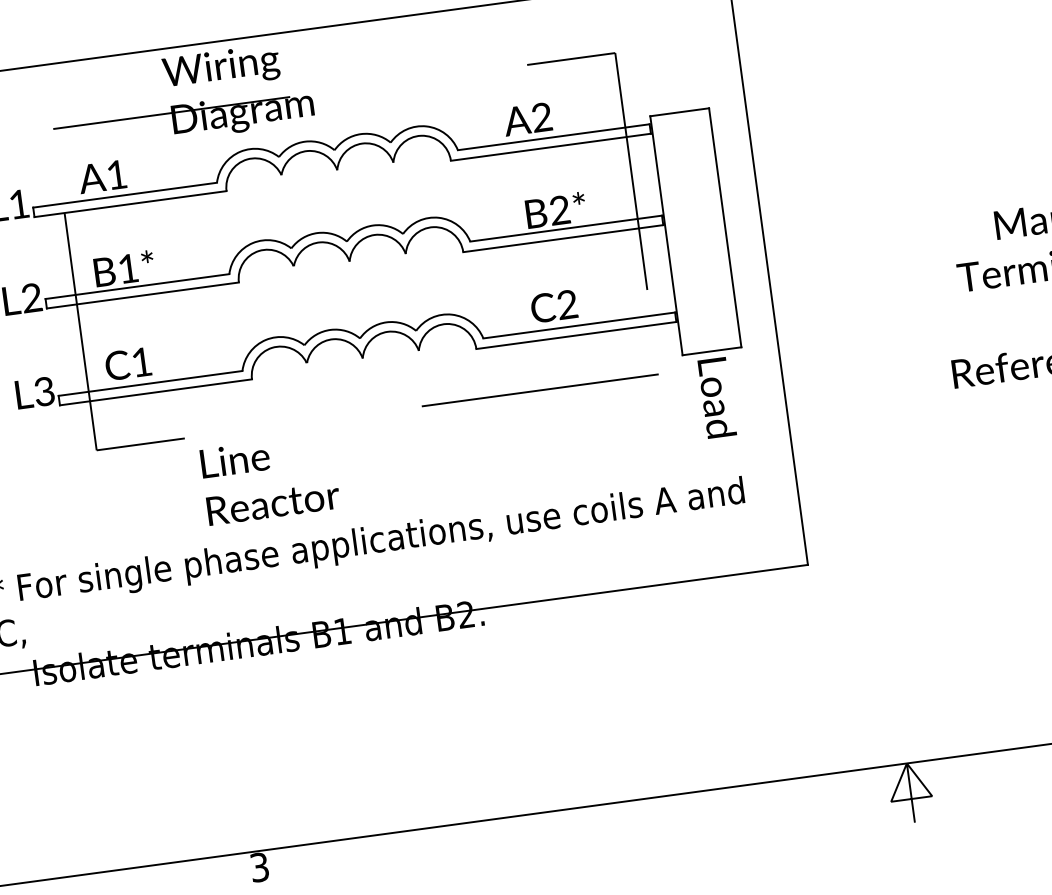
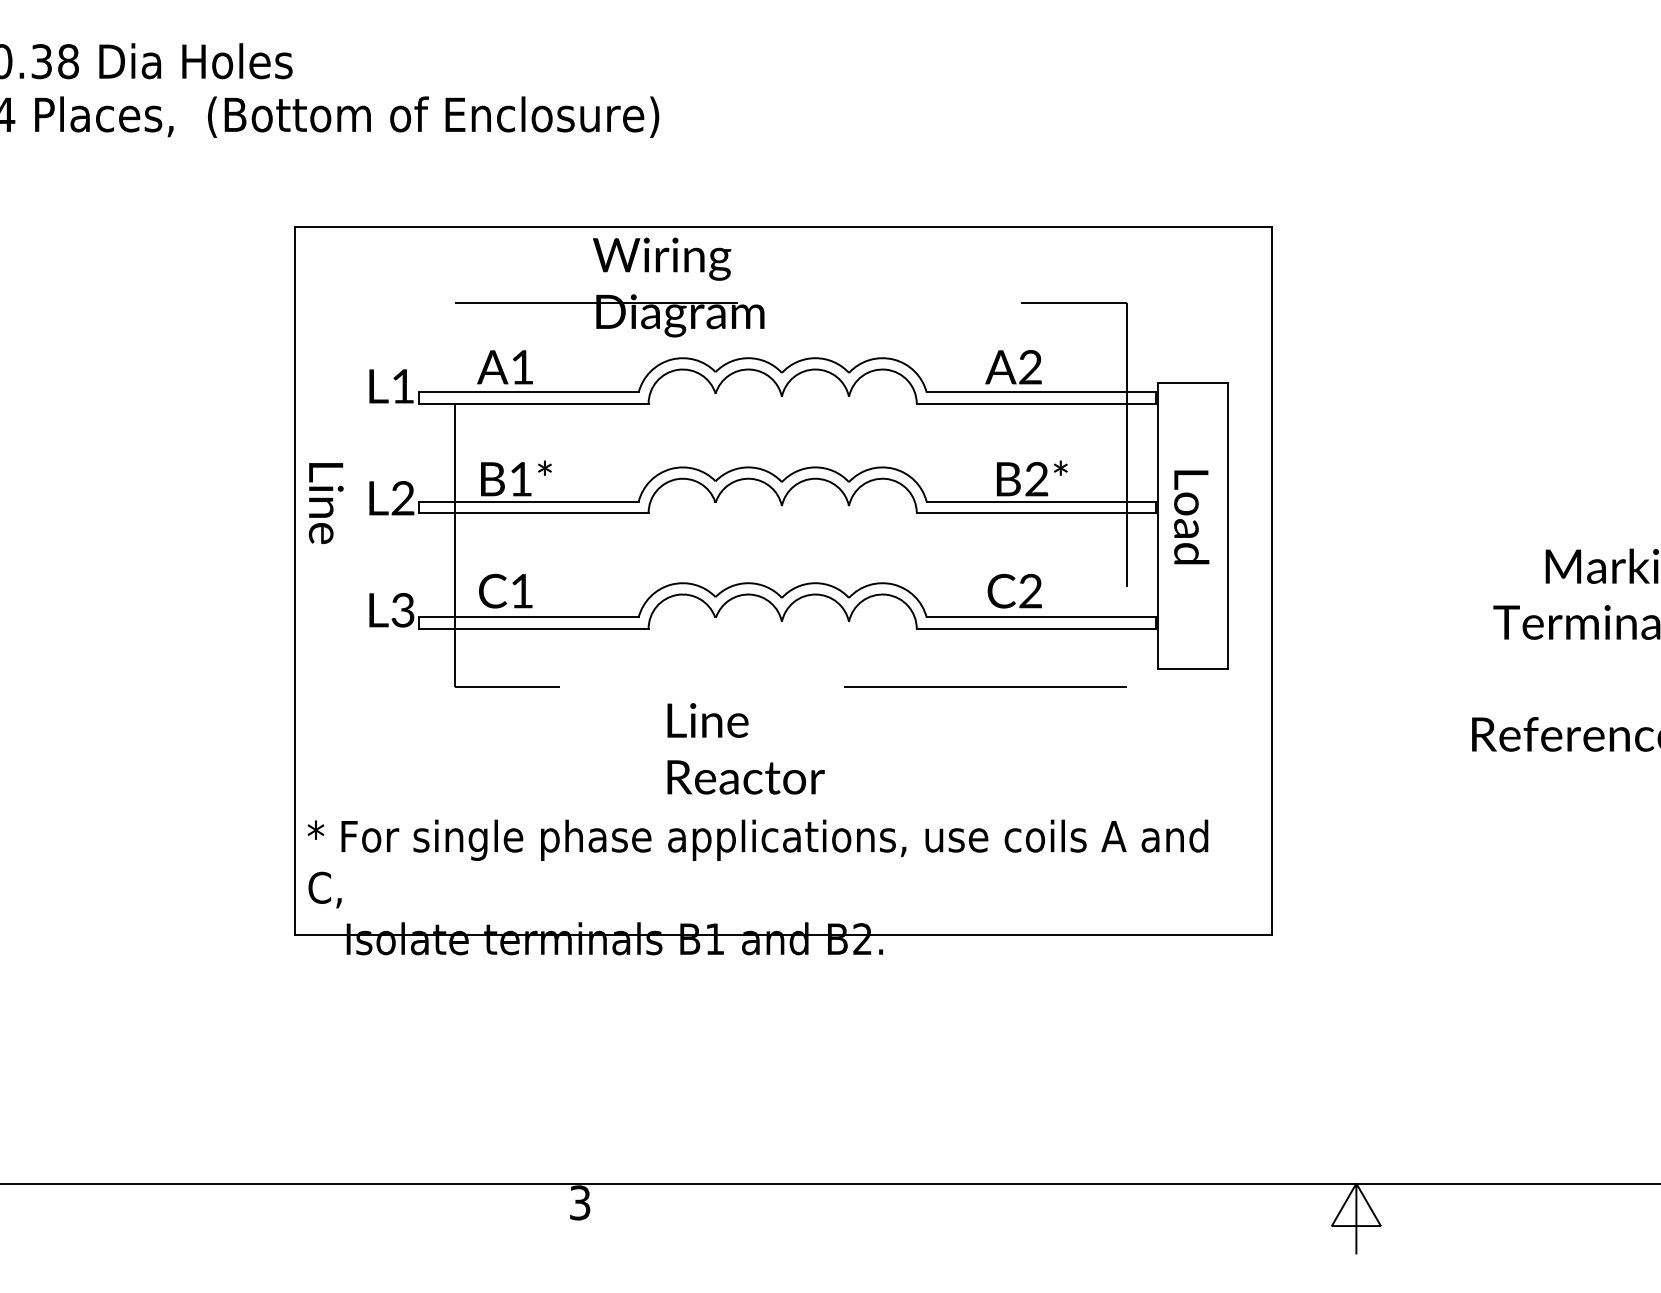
text: (717, 398) -> (1191, 517), moved
text: (269, 478) -> (745, 748), moved

